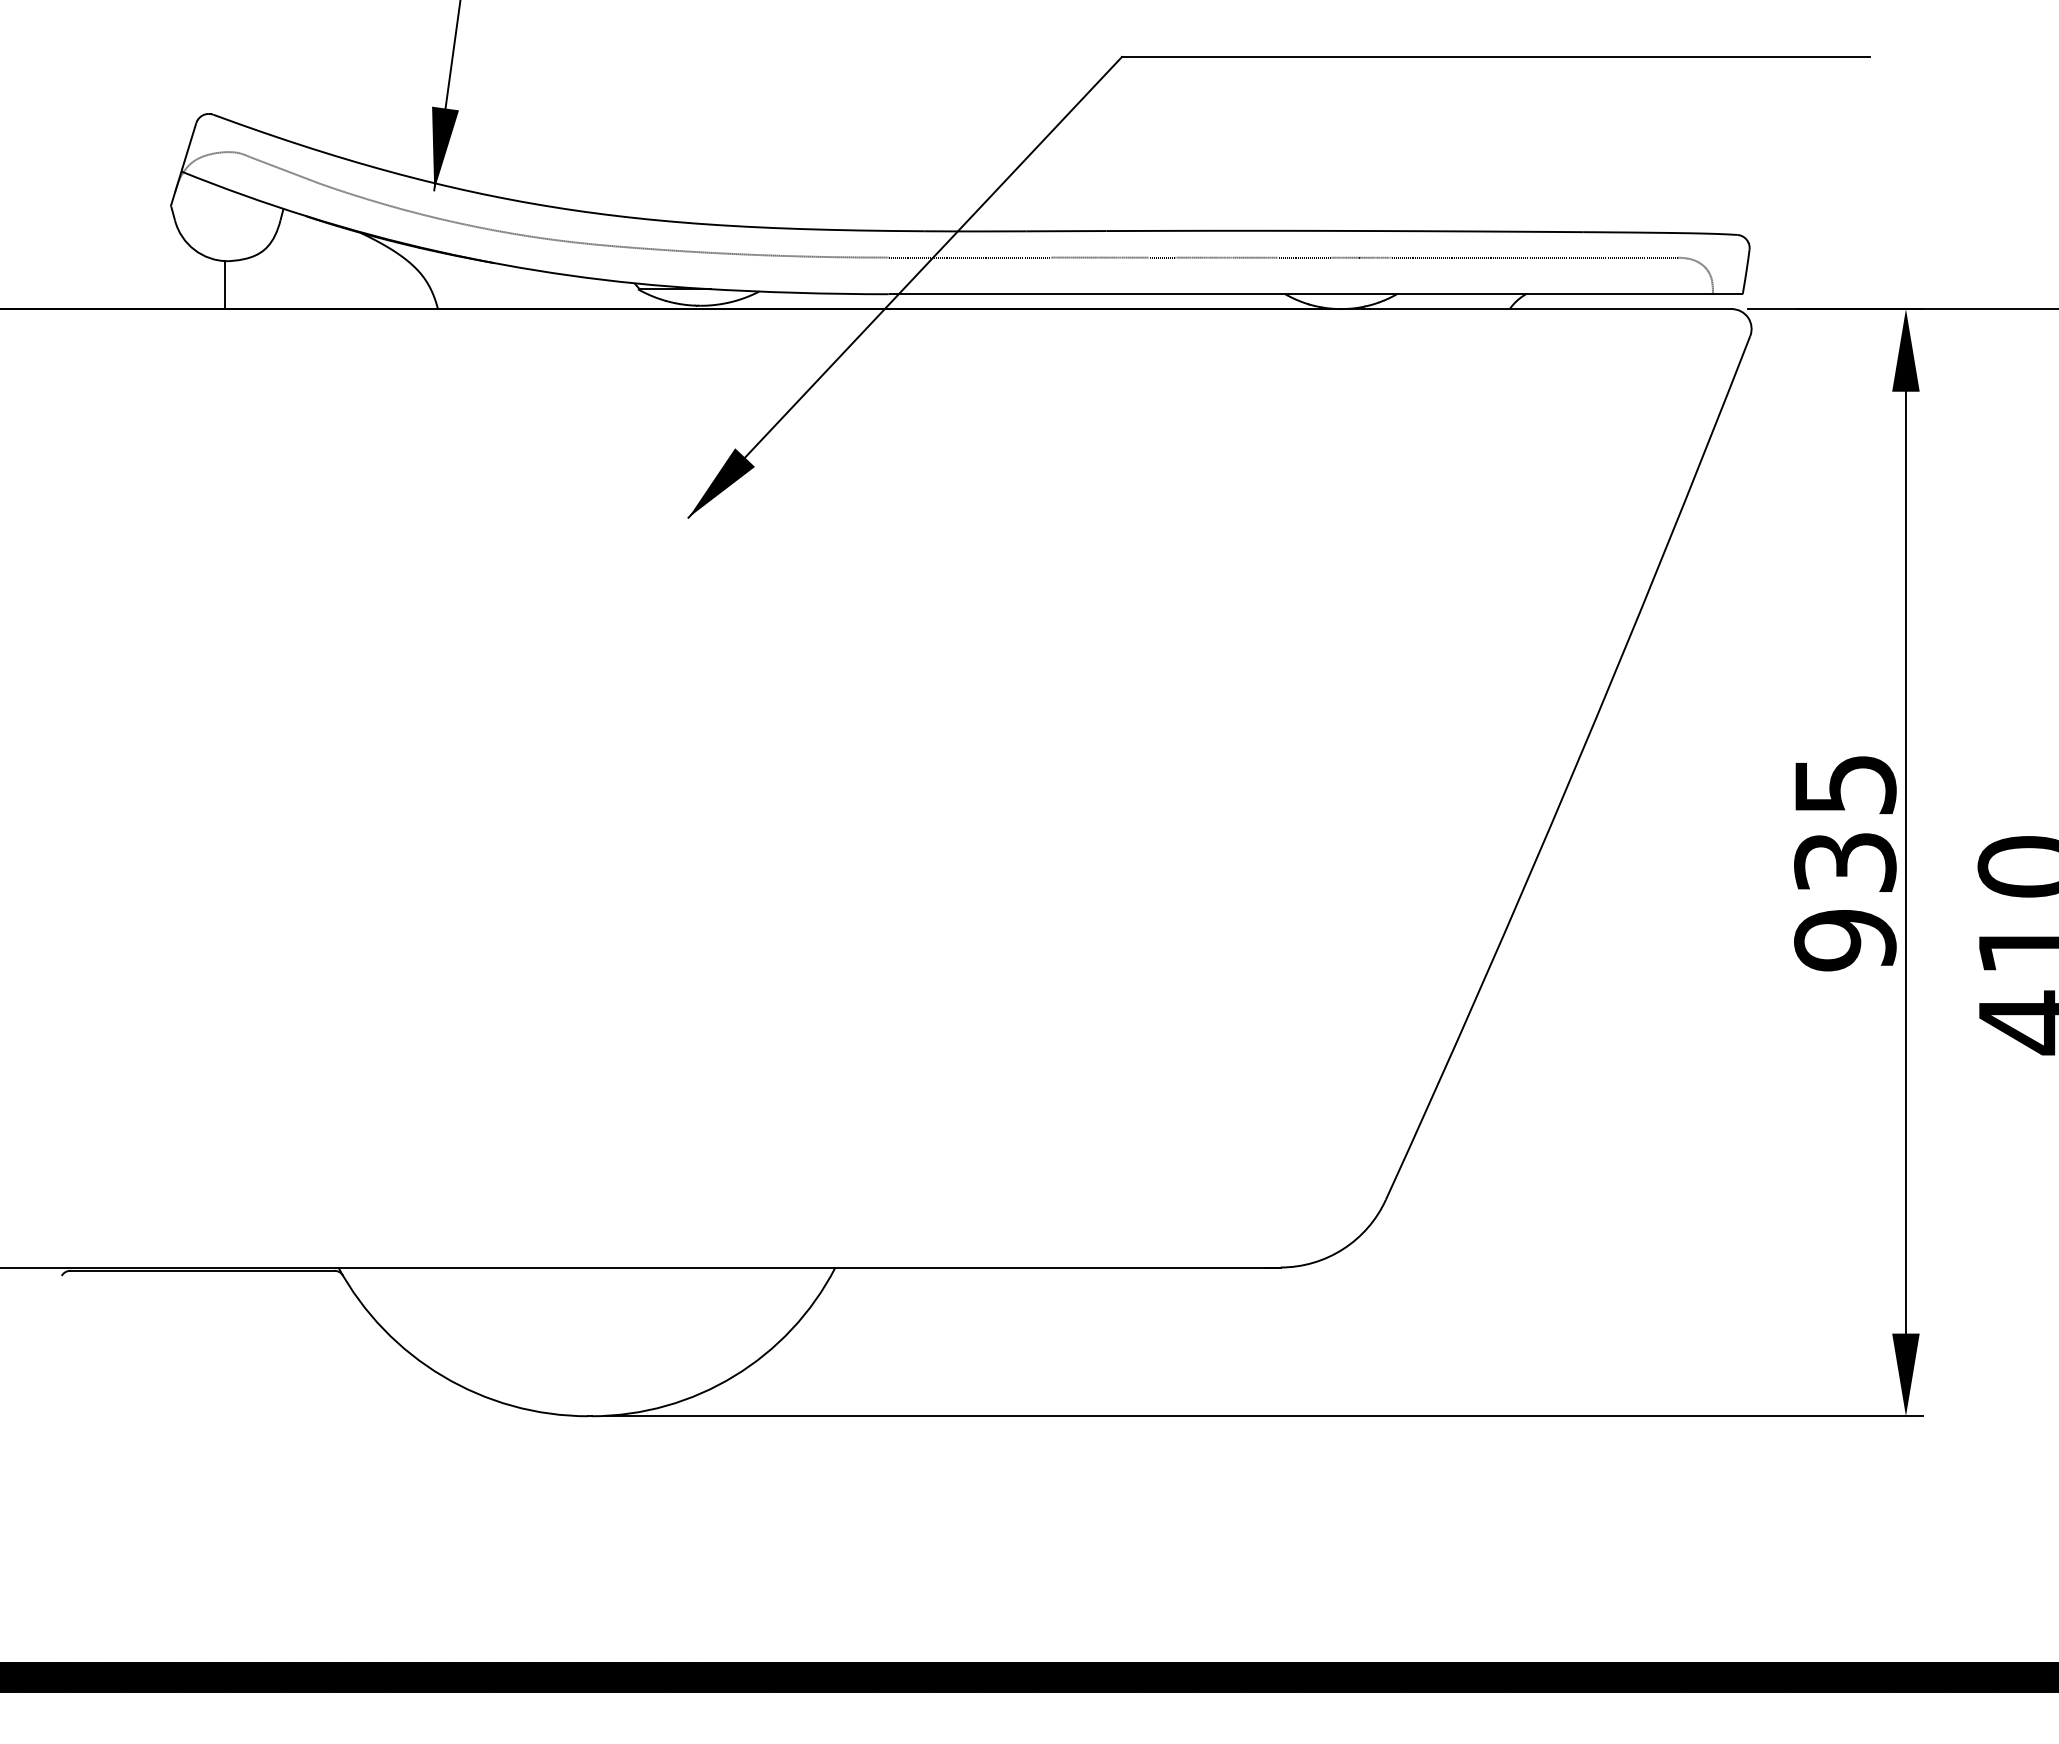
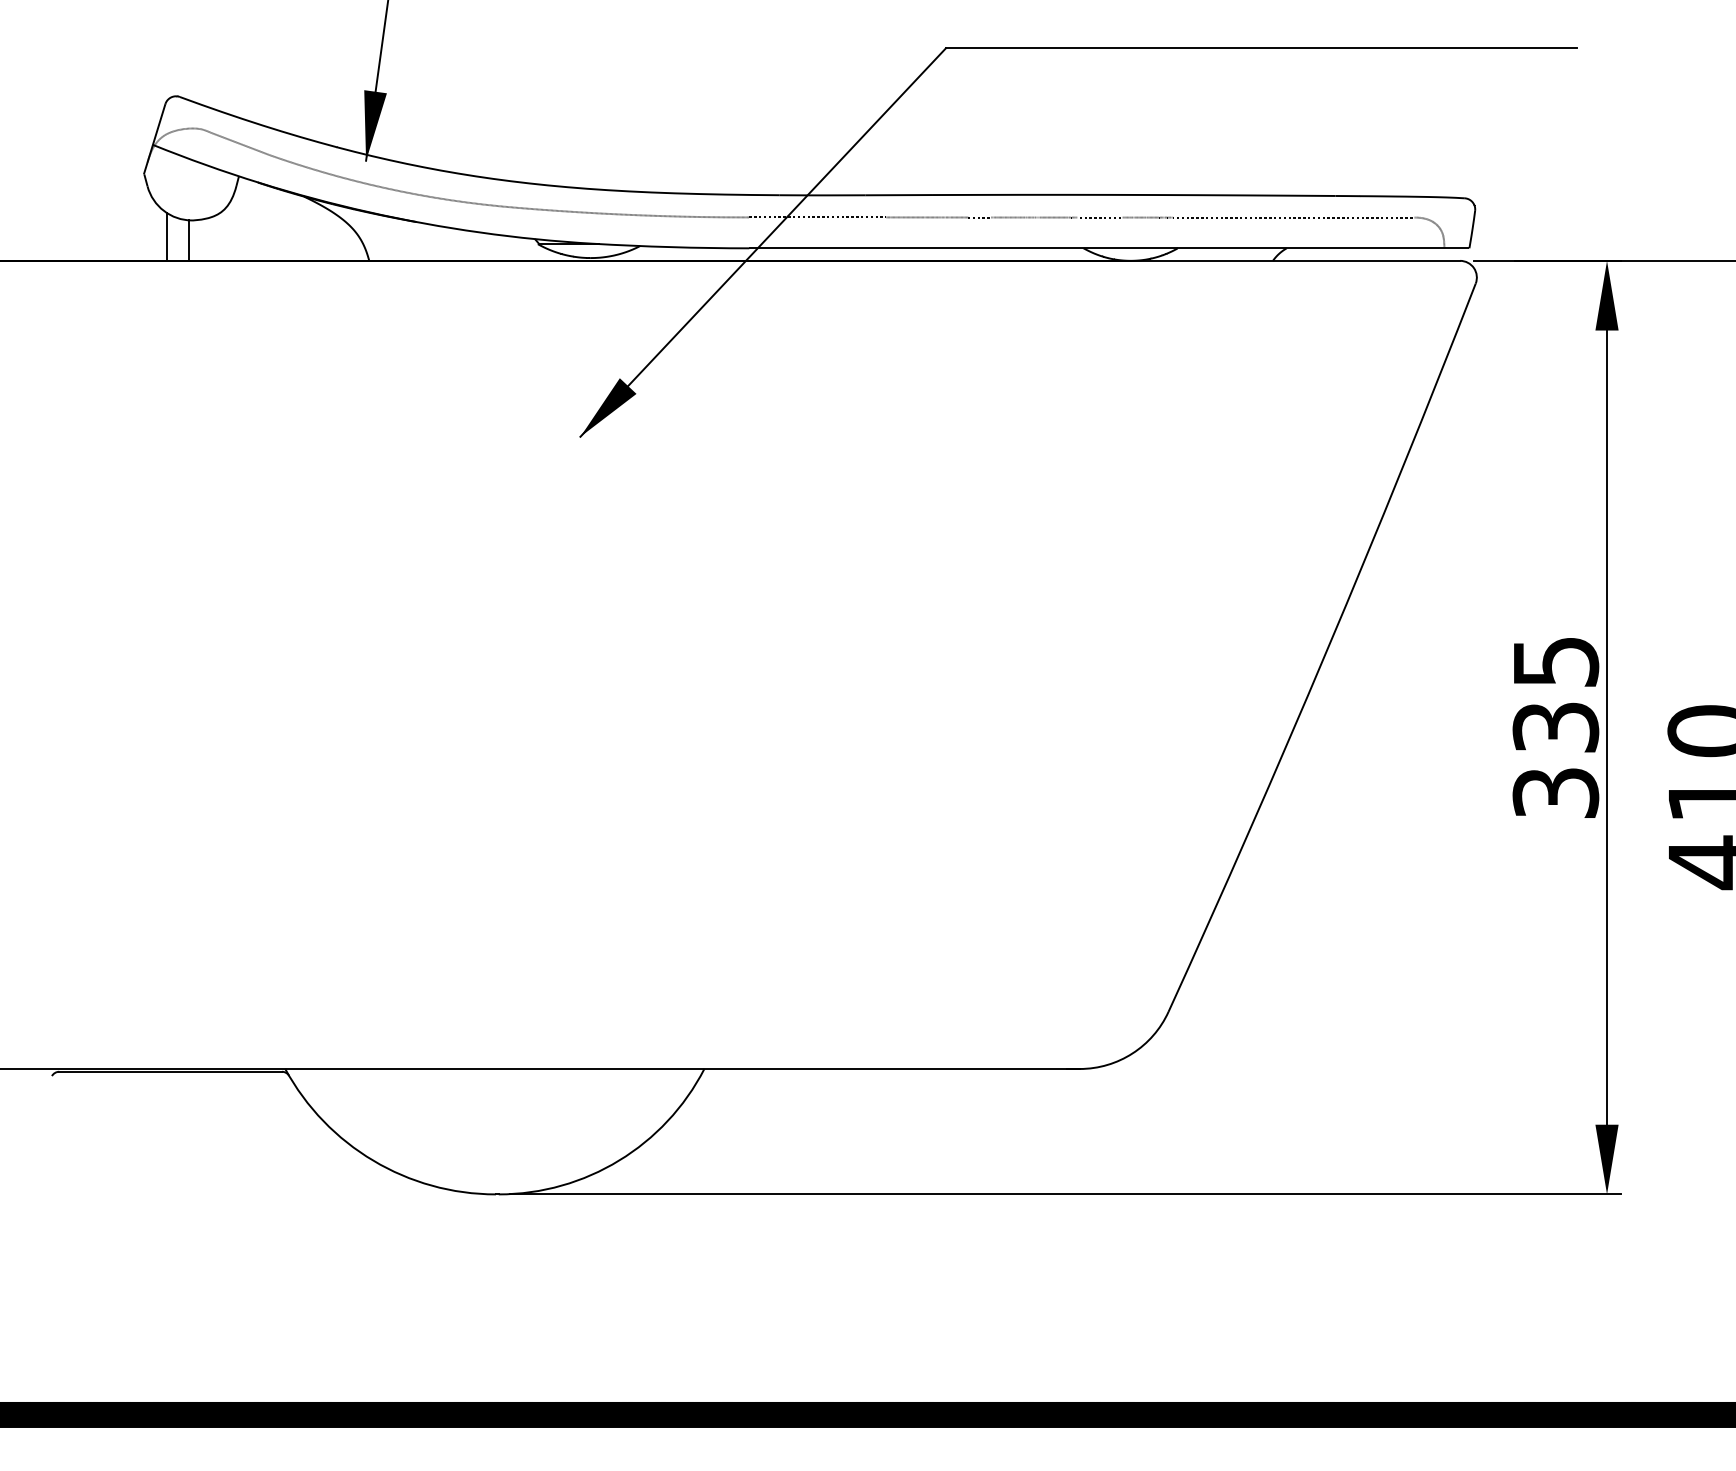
line: (198, 280) -> (167, 236), added
text: (1845, 940) -> (1556, 793), 935 -> 335

